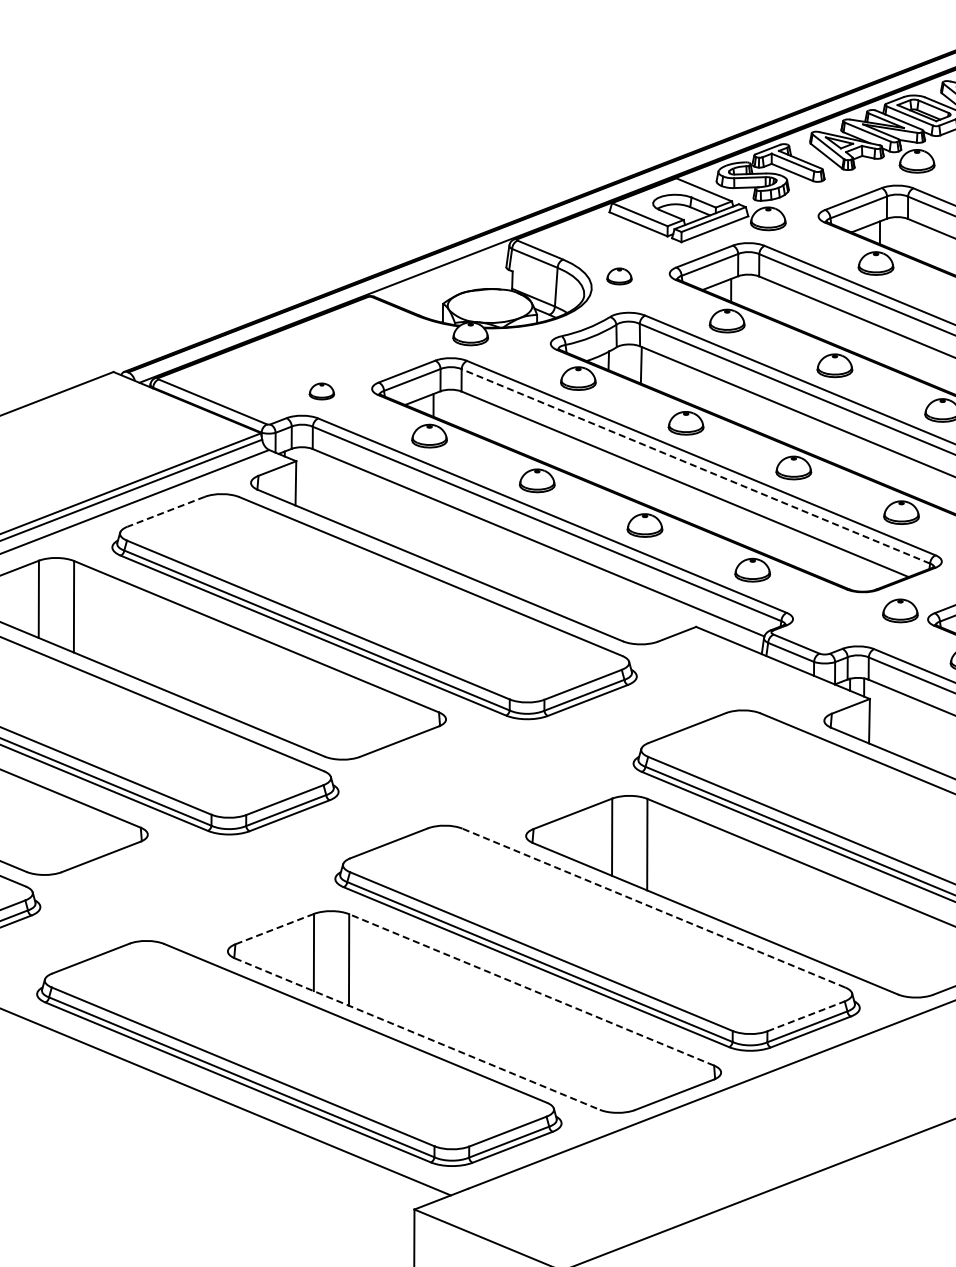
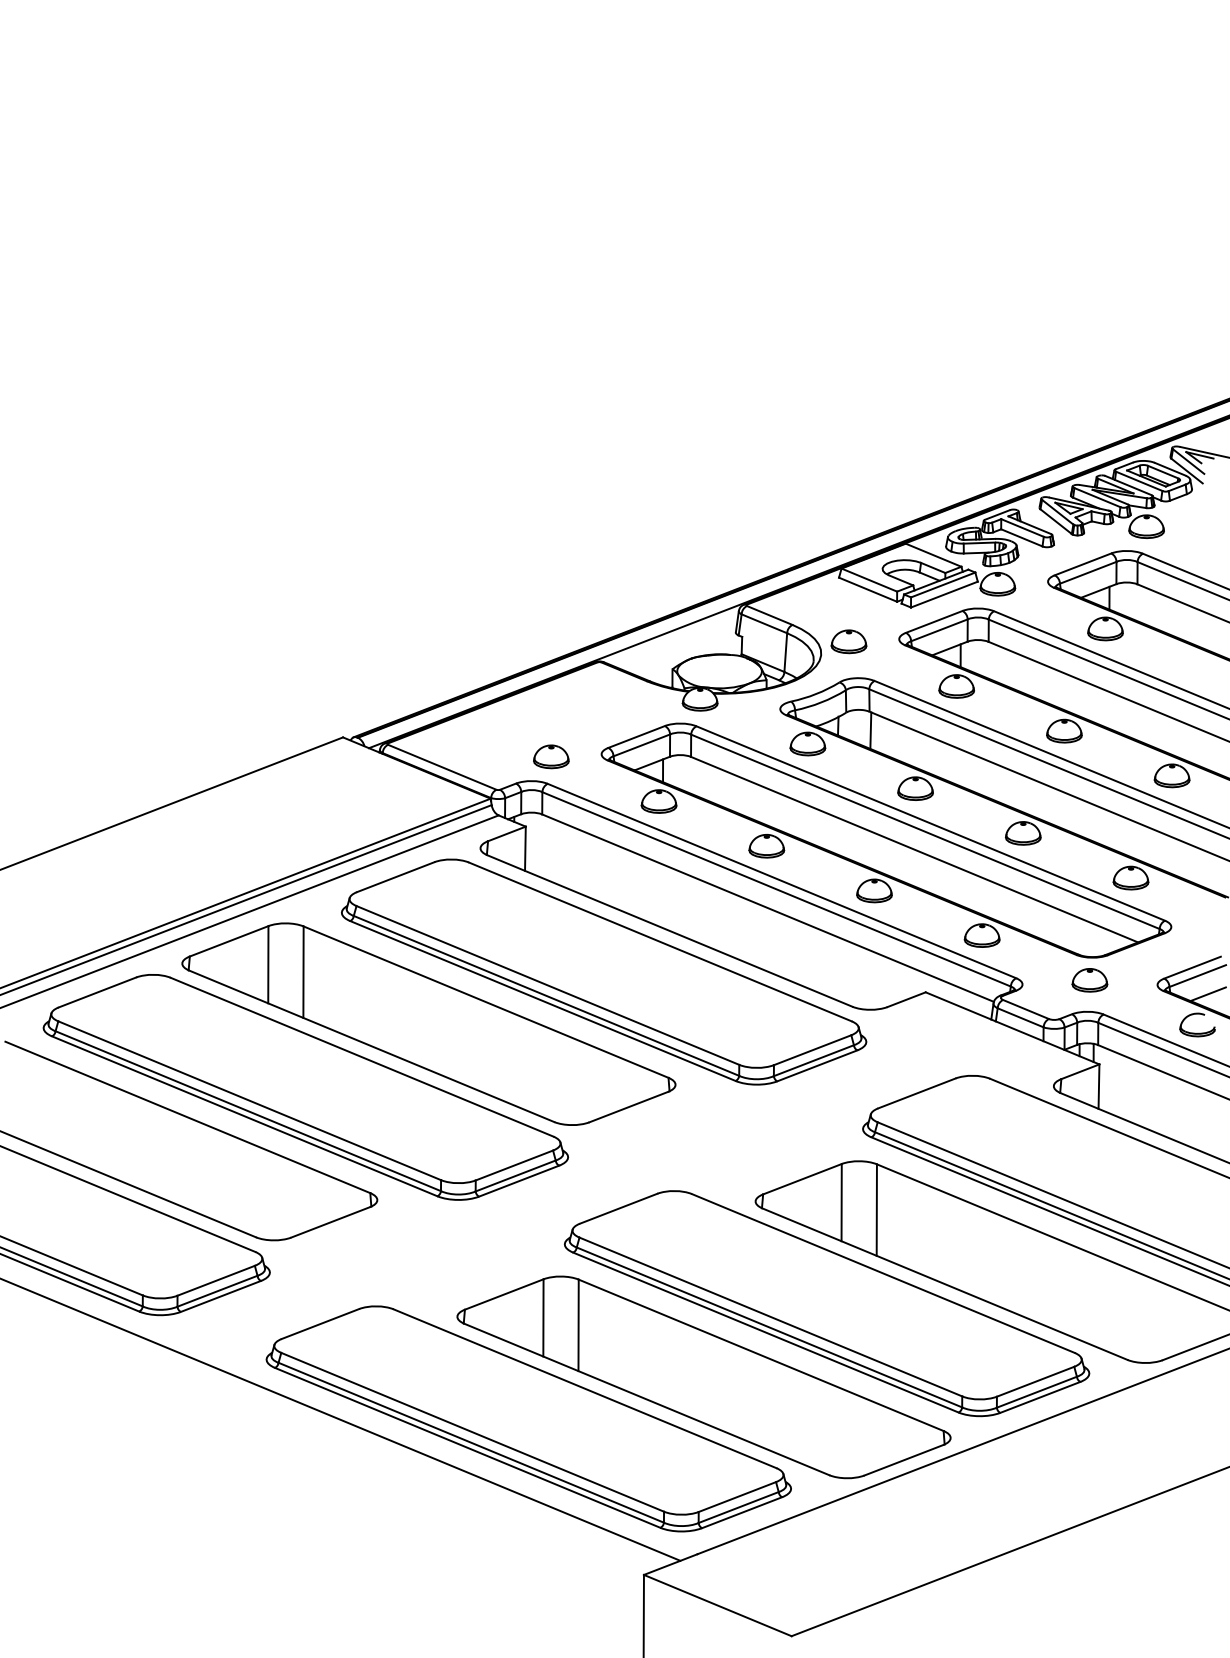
part: (619, 276) -> (848, 641), size x1.43
part: (322, 391) -> (551, 756), size x1.43
line: (696, 466) -> (925, 831), dashed -> solid
line: (166, 512) -> (395, 877), dashed -> solid
part: (900, 611) -> (1089, 980), moved
line: (653, 908) -> (882, 1273), dashed -> solid
line: (274, 929) -> (503, 1294), dashed -> solid
line: (532, 990) -> (761, 1355), dashed -> solid
line: (807, 1016) -> (1036, 1381), dashed -> solid
line: (417, 1034) -> (646, 1399), dashed -> solid

